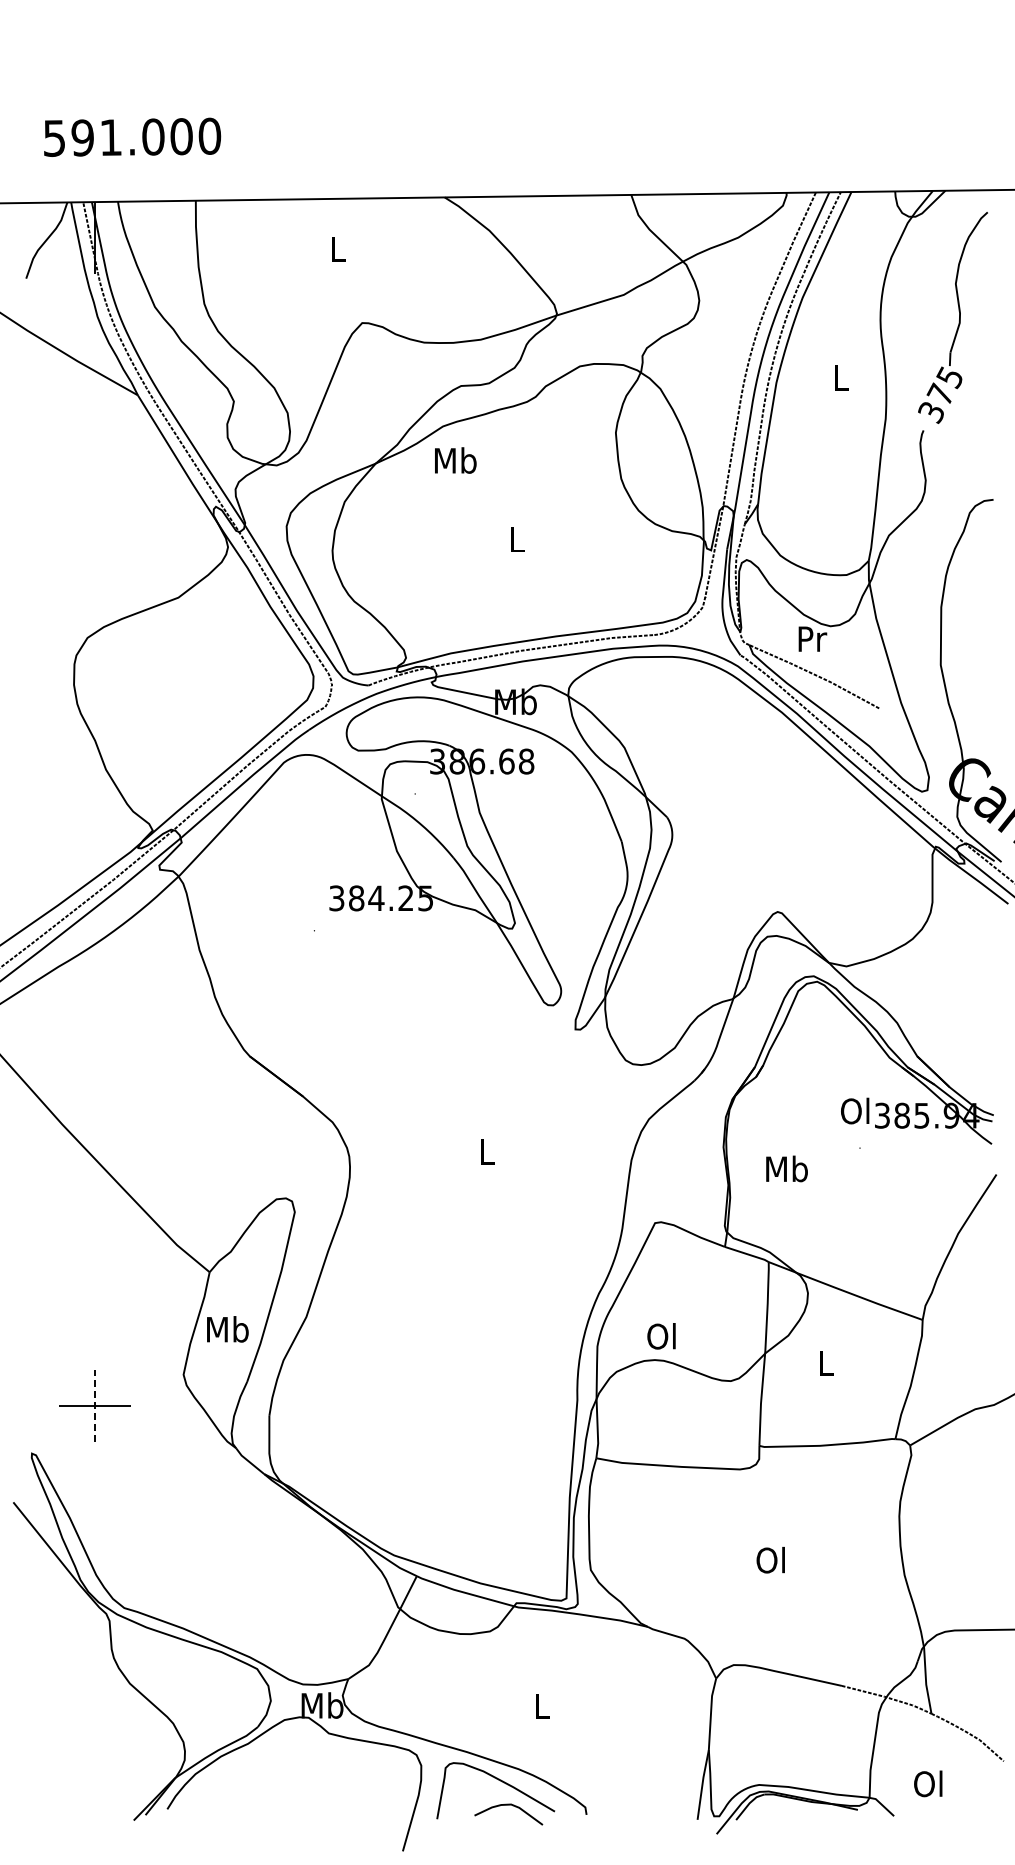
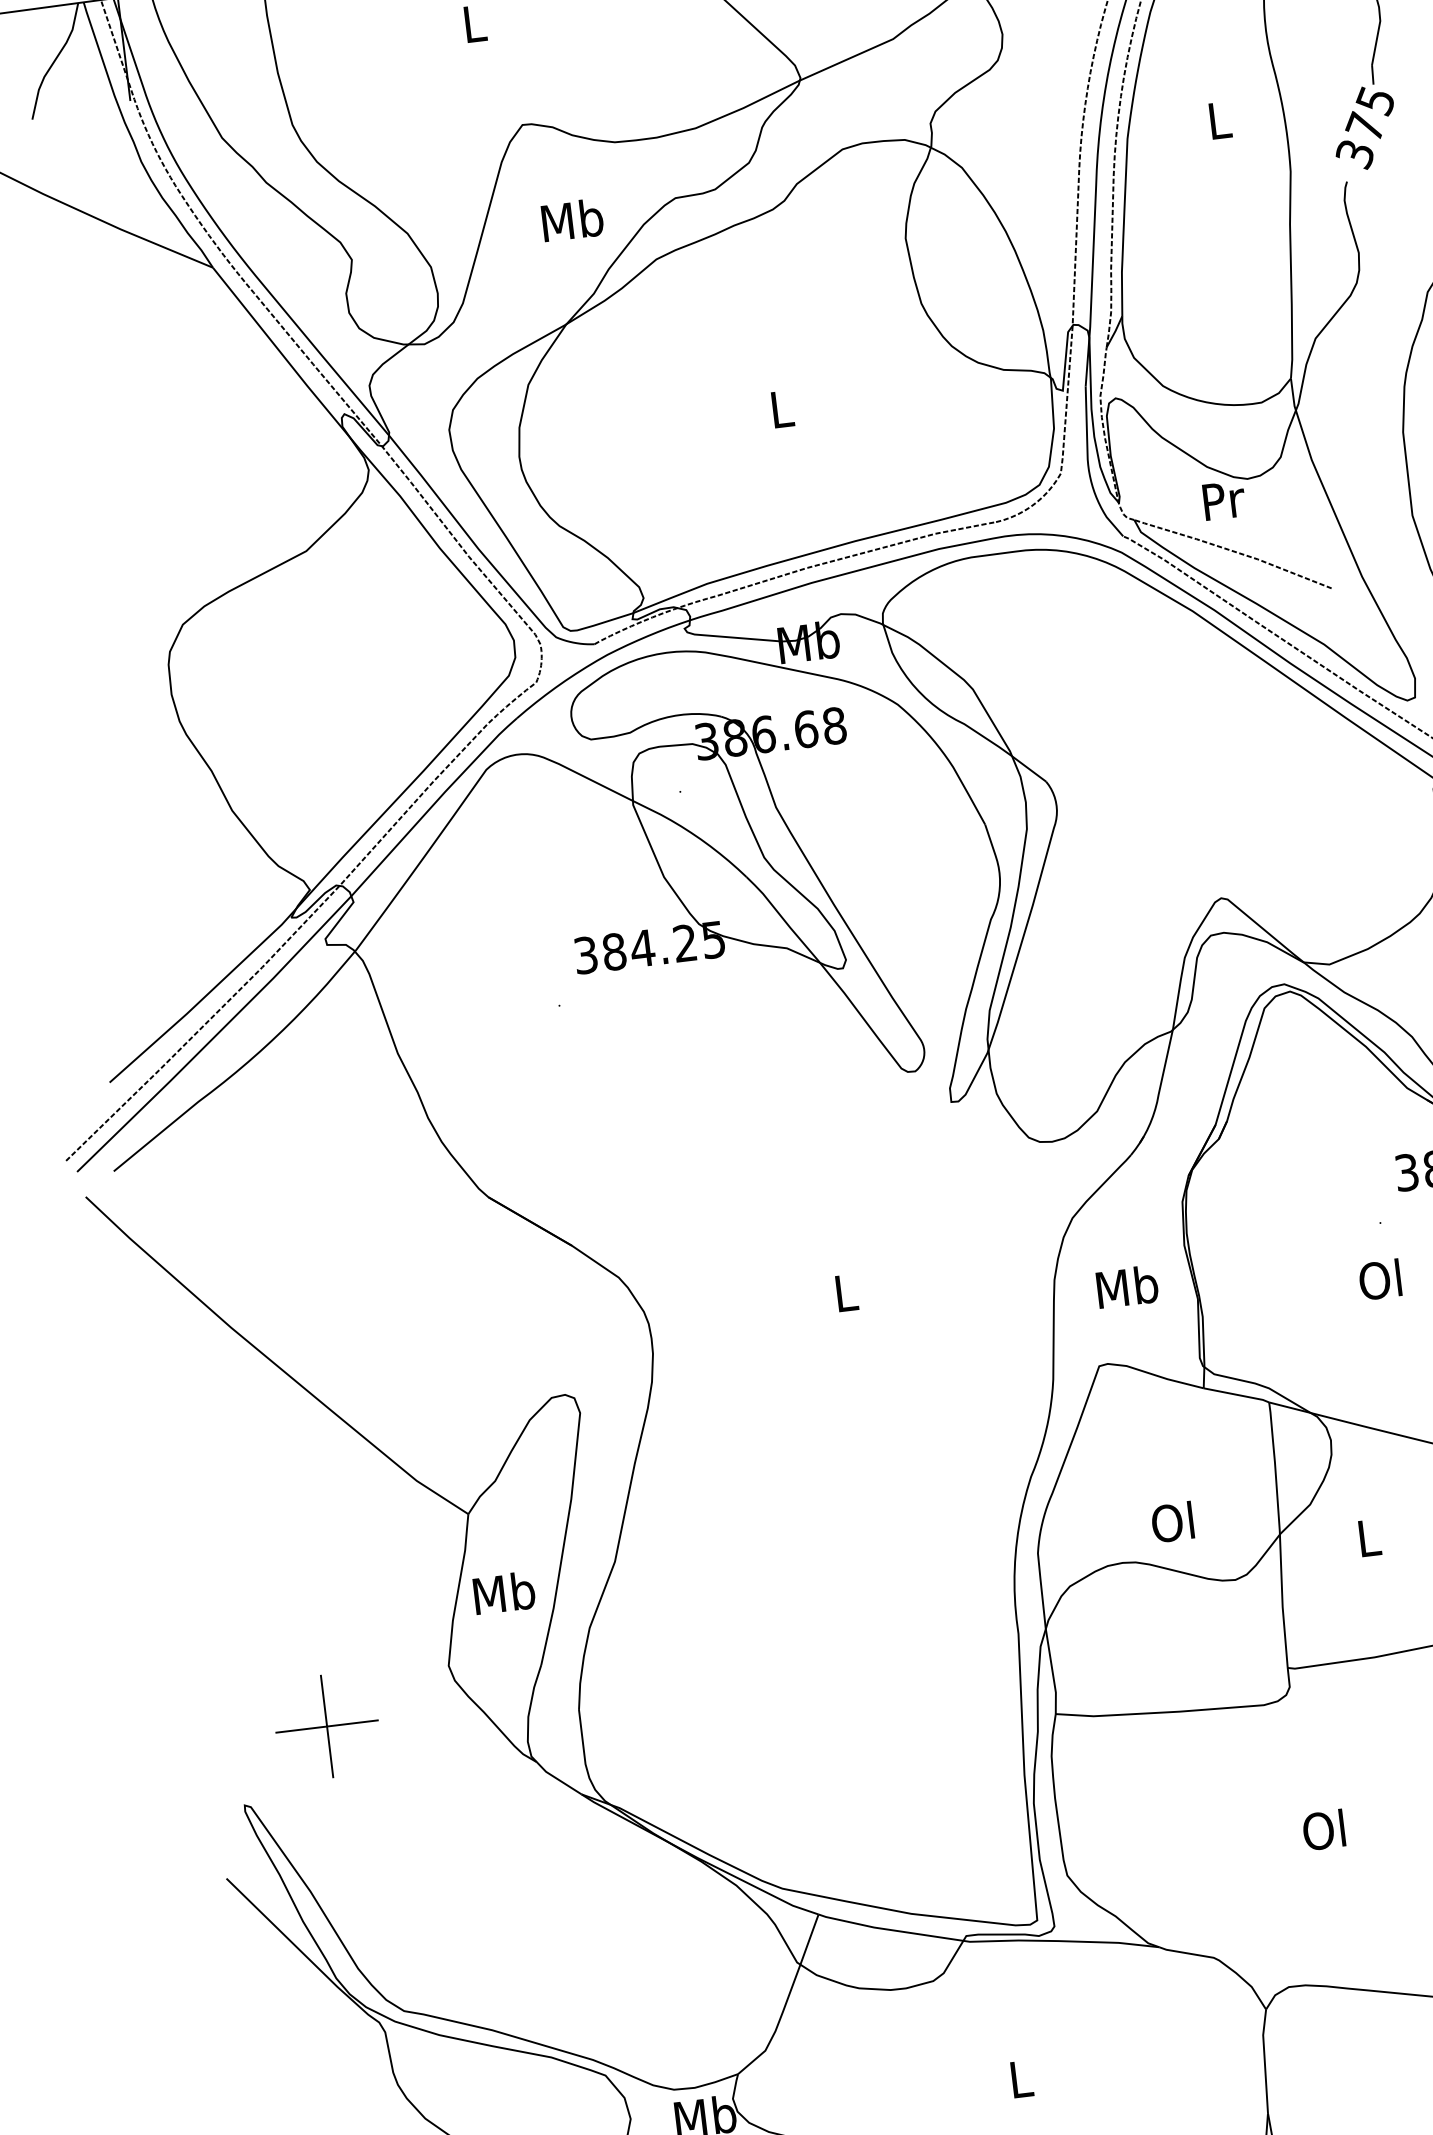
text: (455, 460) -> (572, 220), moved
text: (855, 1110) -> (1380, 1278), moved
text: (786, 1168) -> (1126, 1286), moved
text: (661, 1336) -> (1172, 1522), moved
line: (95, 1406) -> (327, 1726), dashed -> solid

